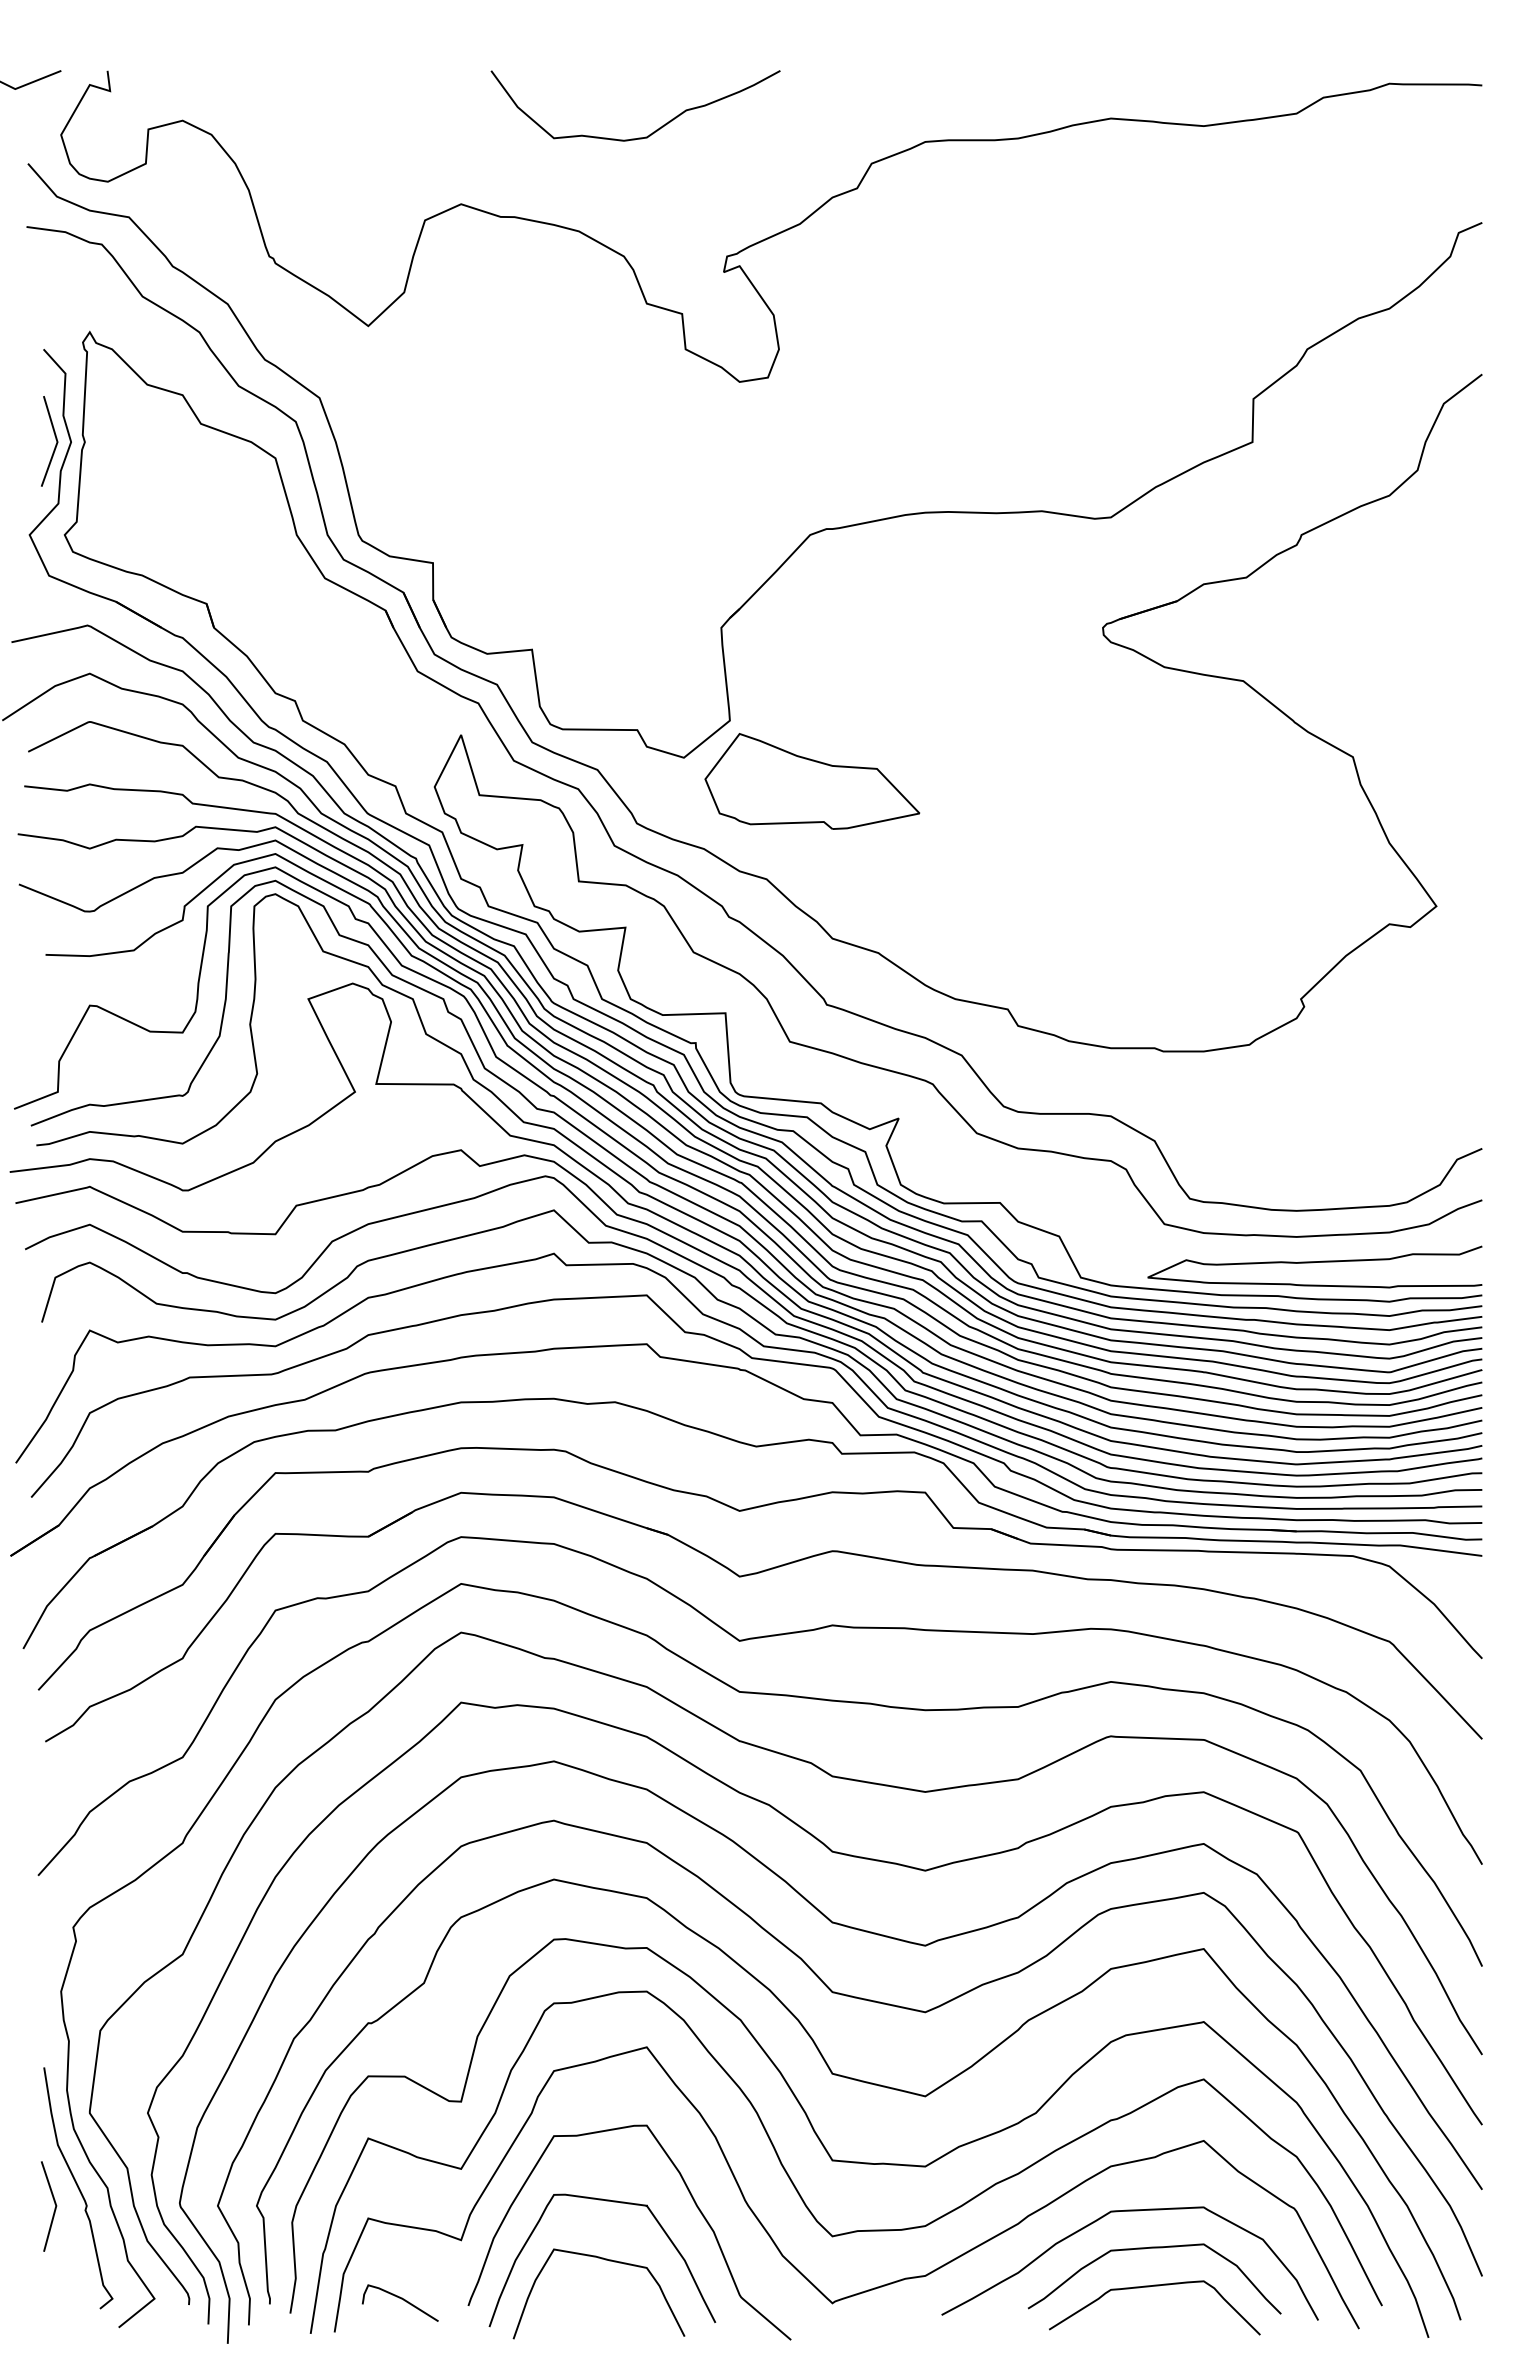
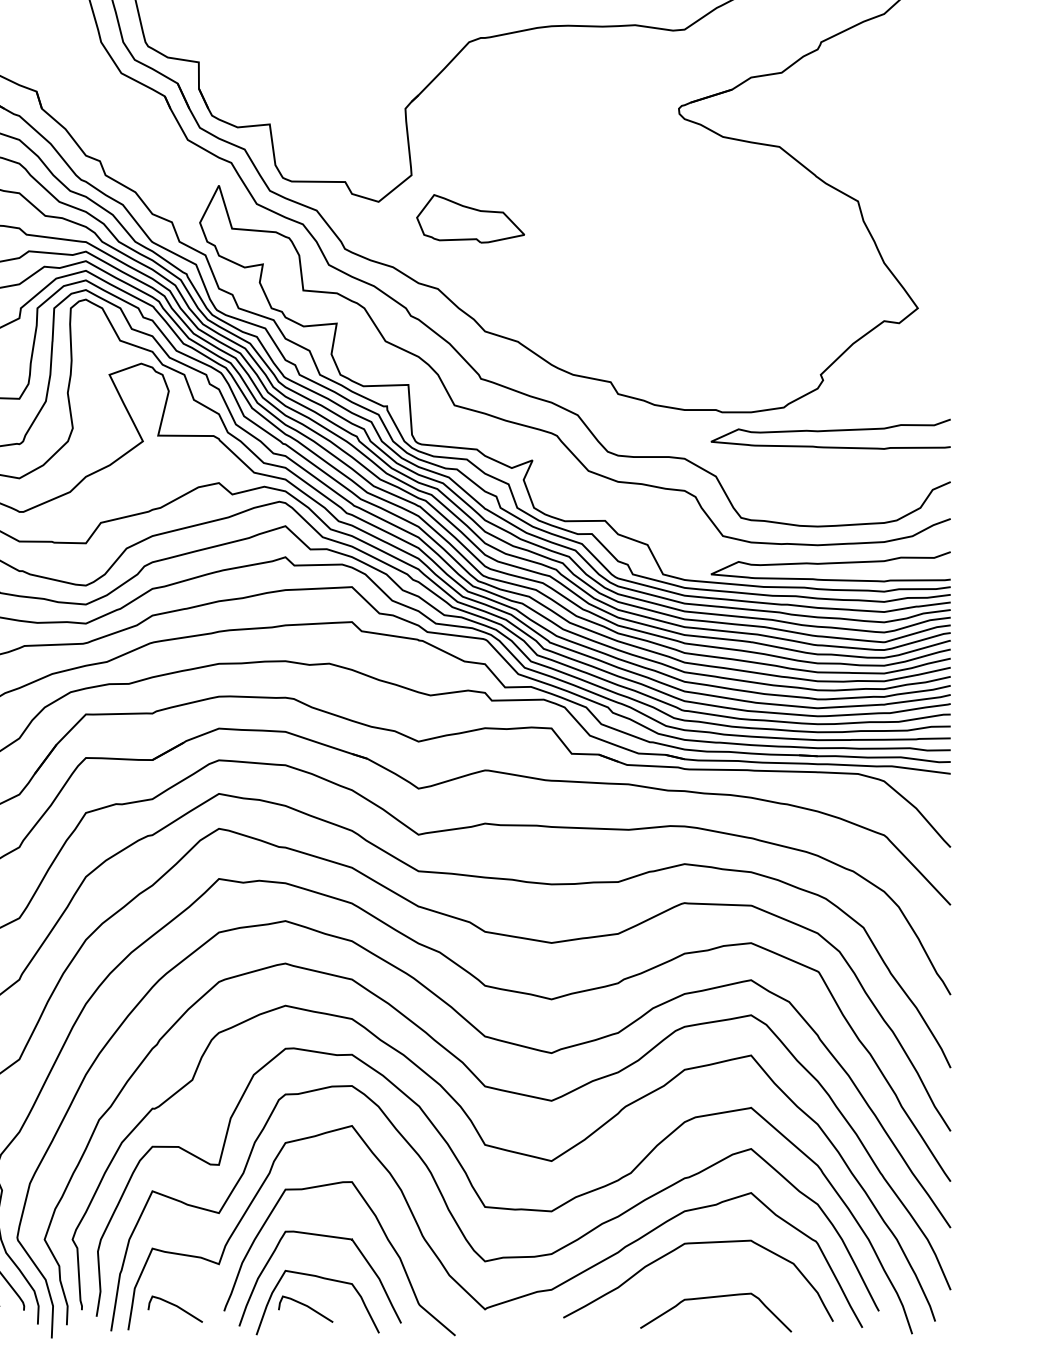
part: (812, 781) -> (470, 218), size x0.7
curve: (1312, 1078) -> (829, 431), added
curve: (1154, 2248) -> (715, 1270), removed
curve: (583, 2299) -> (306, 1306), added

